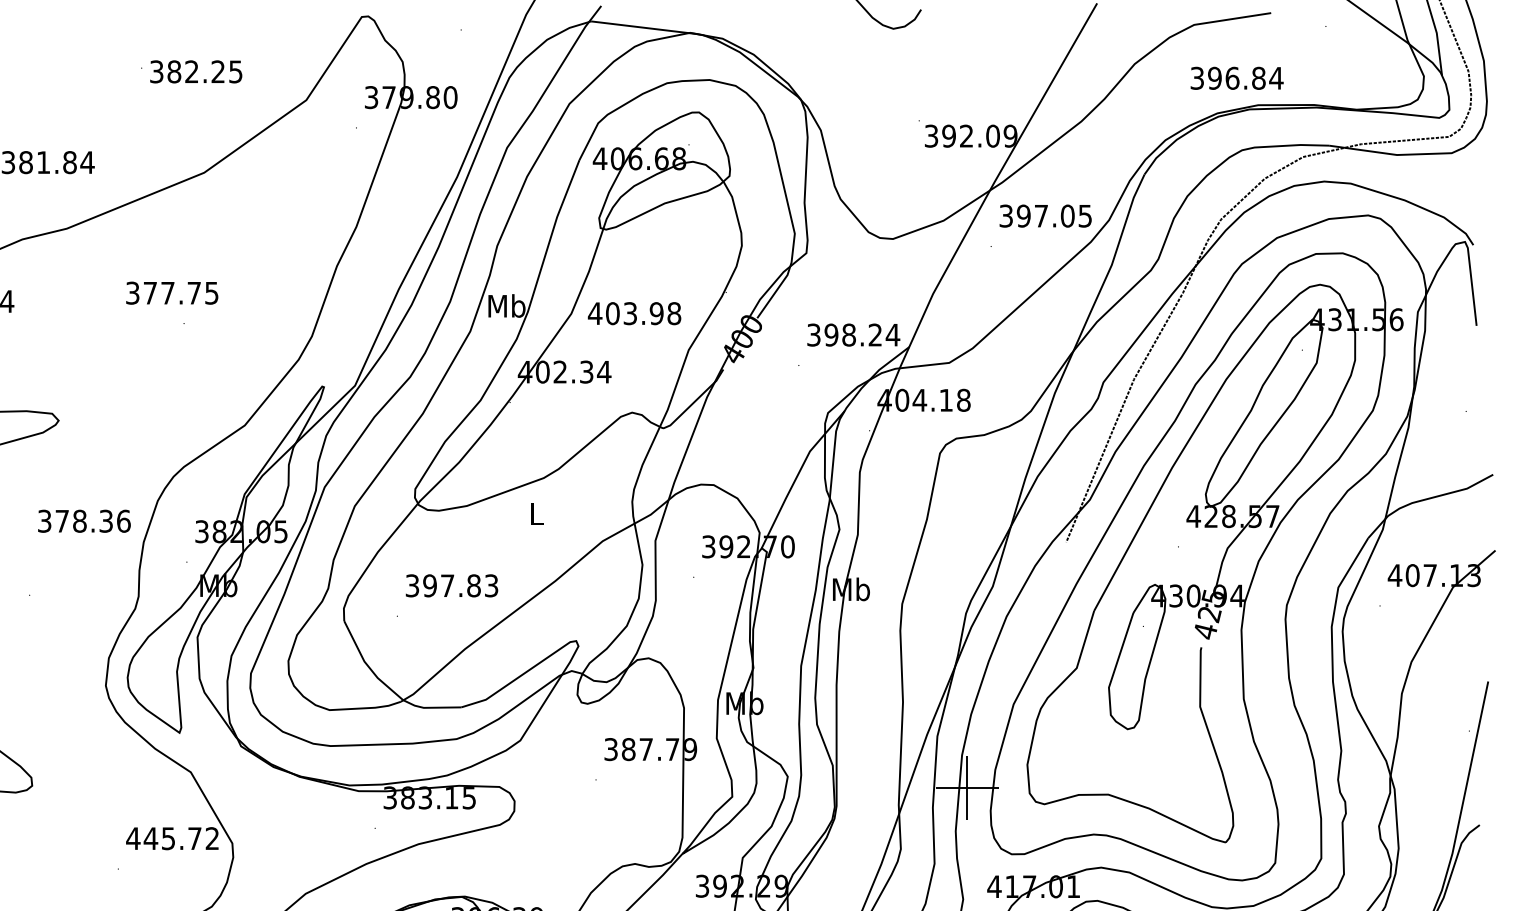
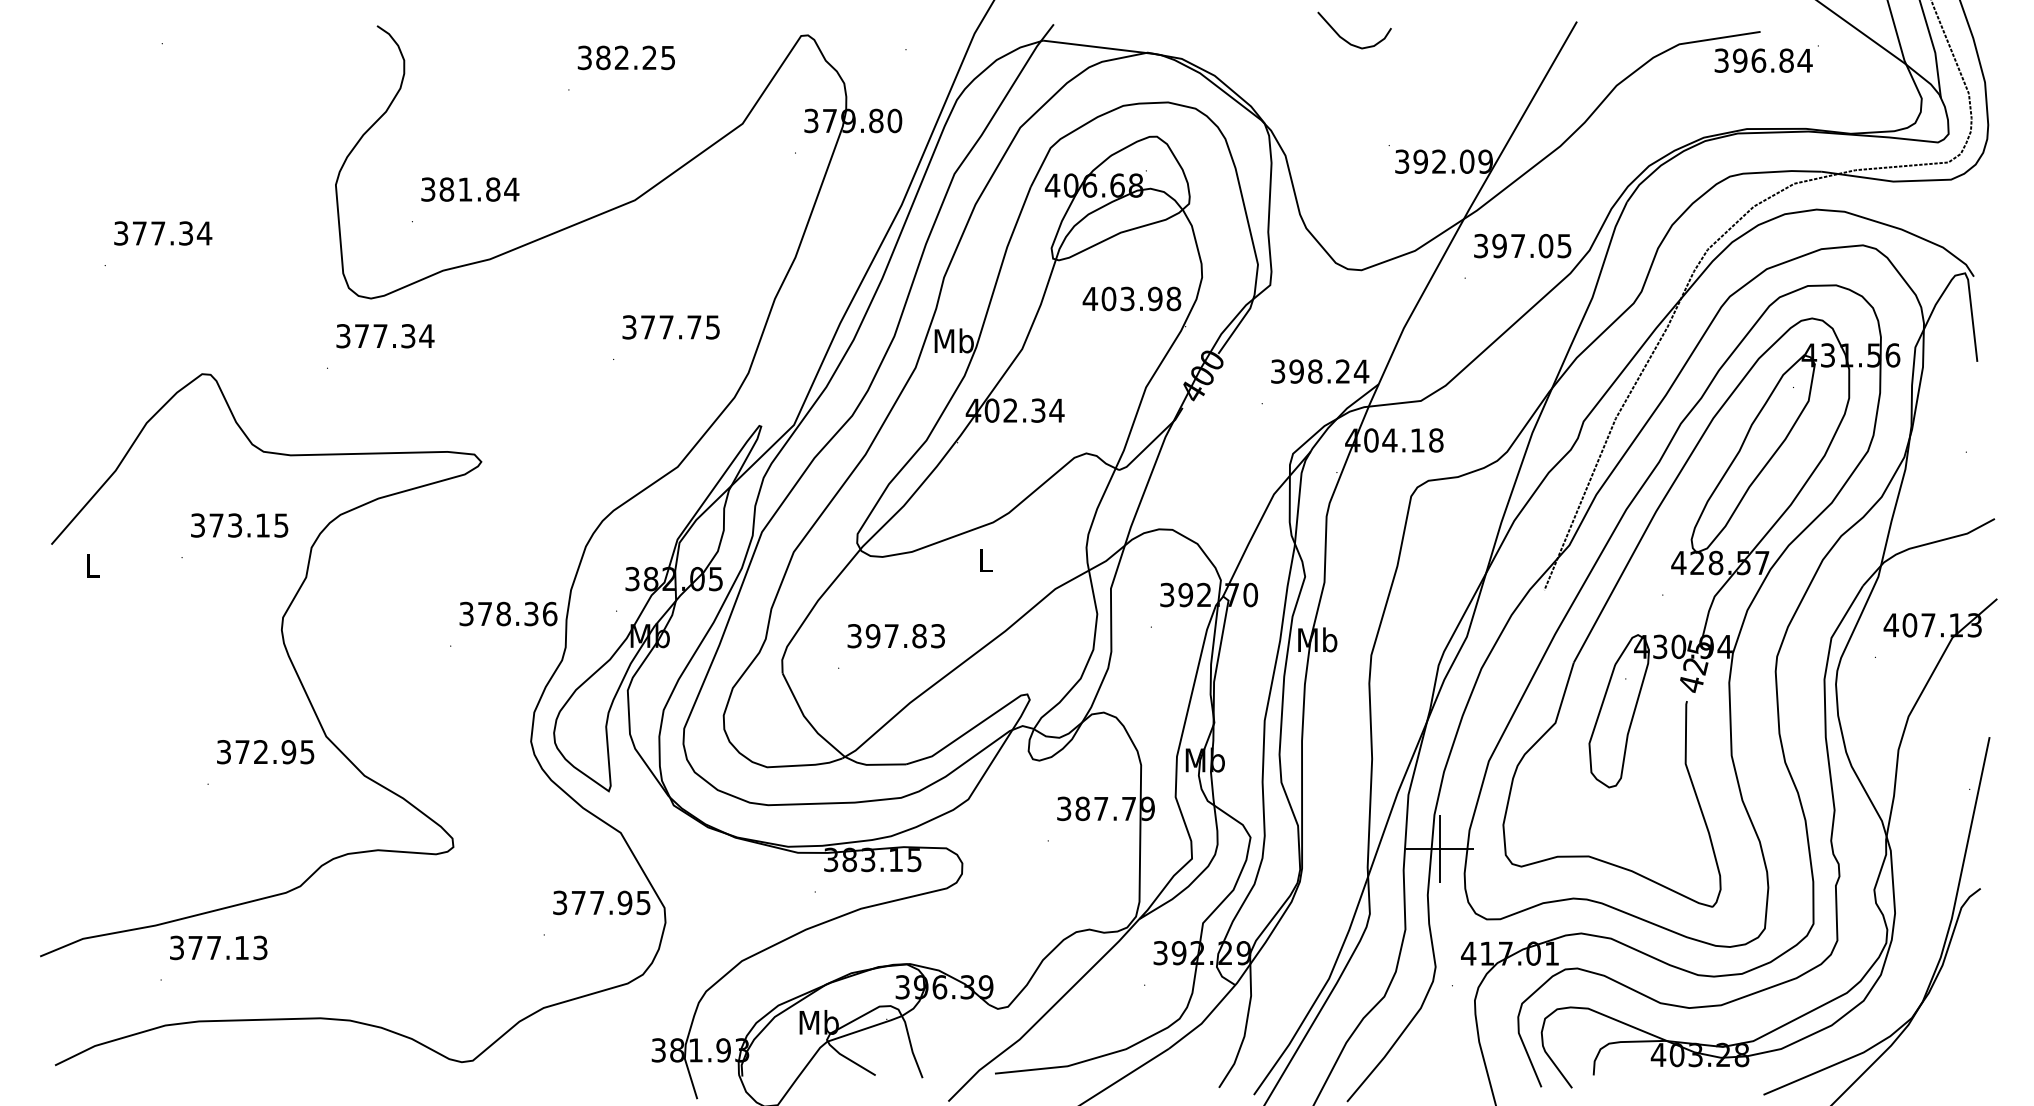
text: (195, 71) -> (625, 57), moved
text: (1236, 78) -> (1763, 60), moved
text: (171, 293) -> (670, 327), moved
text: (634, 313) -> (1131, 298), moved
text: (84, 520) -> (508, 613), moved
text: (172, 838) -> (601, 902), 445.72 -> 377.95

